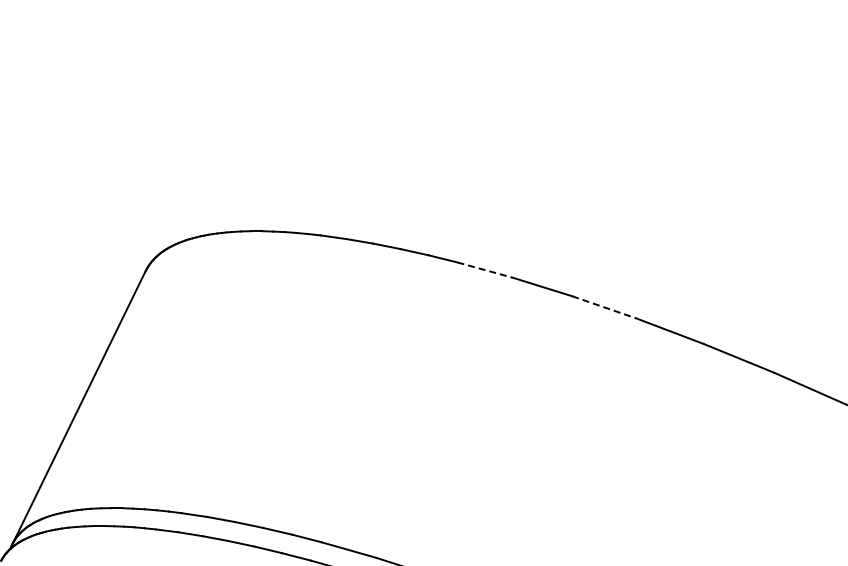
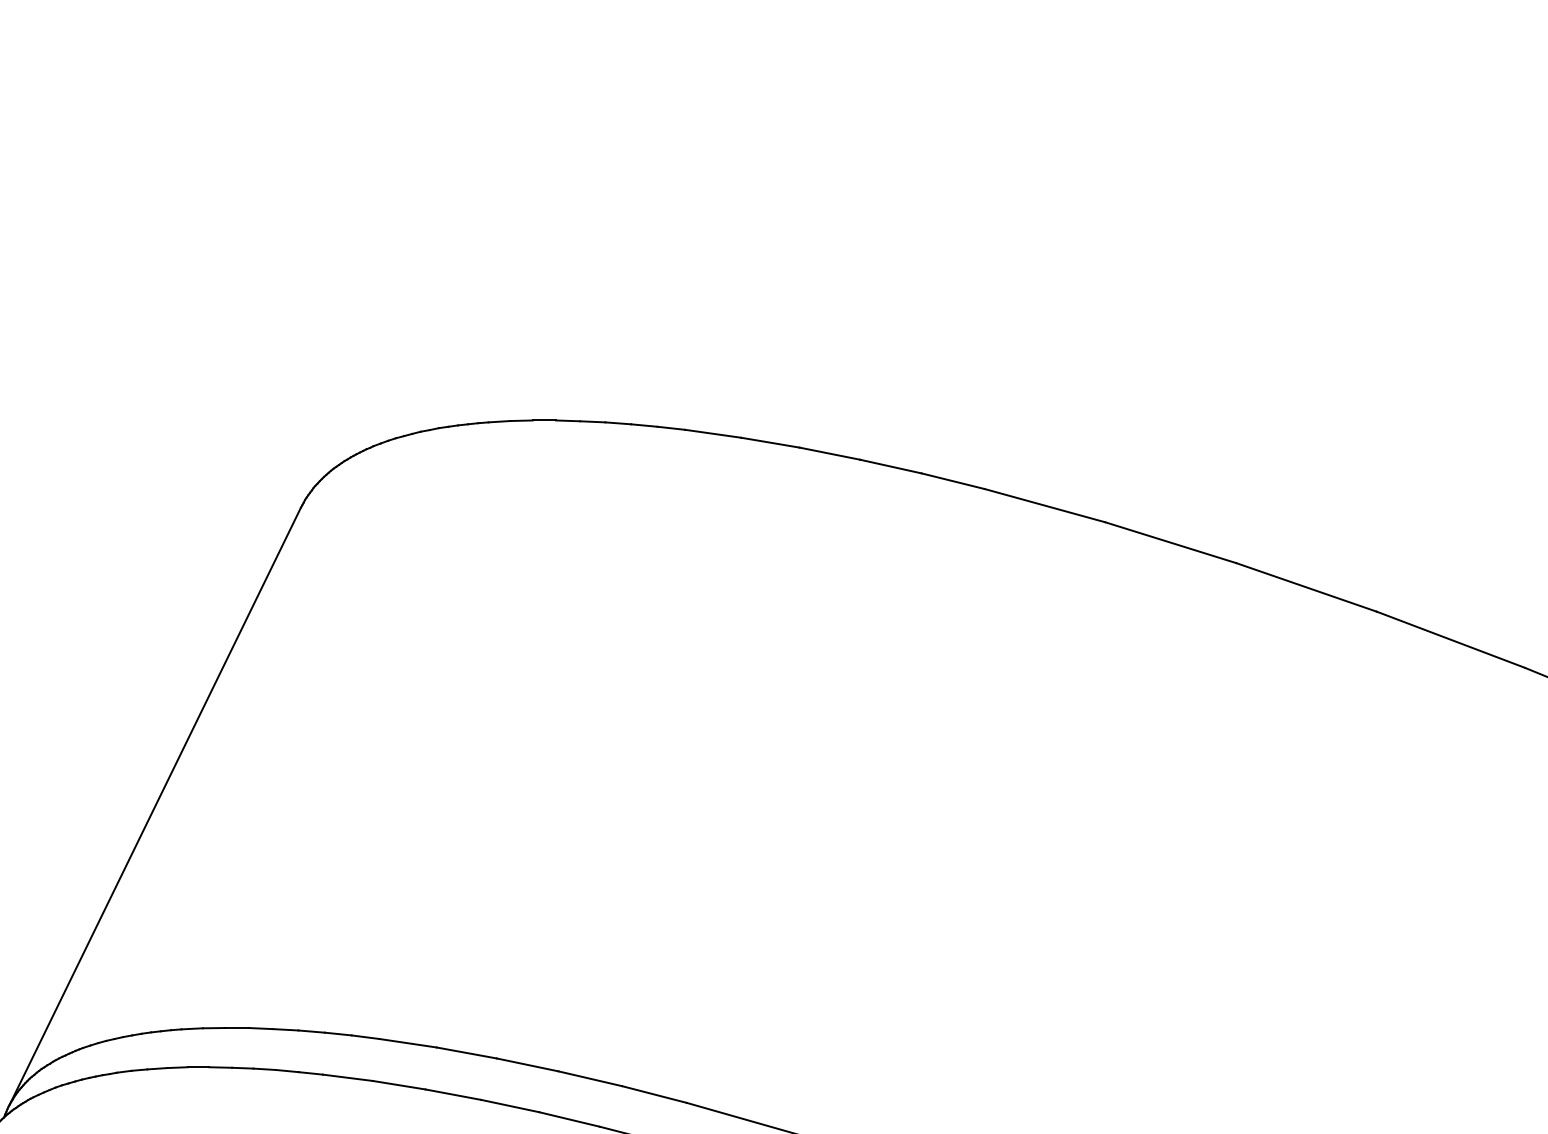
line: (485, 270) -> (1046, 506), dashed -> solid
line: (604, 307) -> (1307, 587), dashed -> solid

